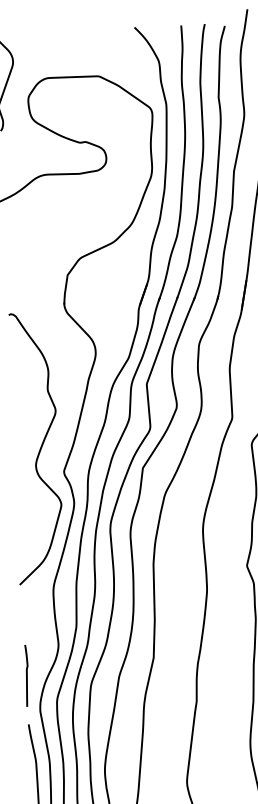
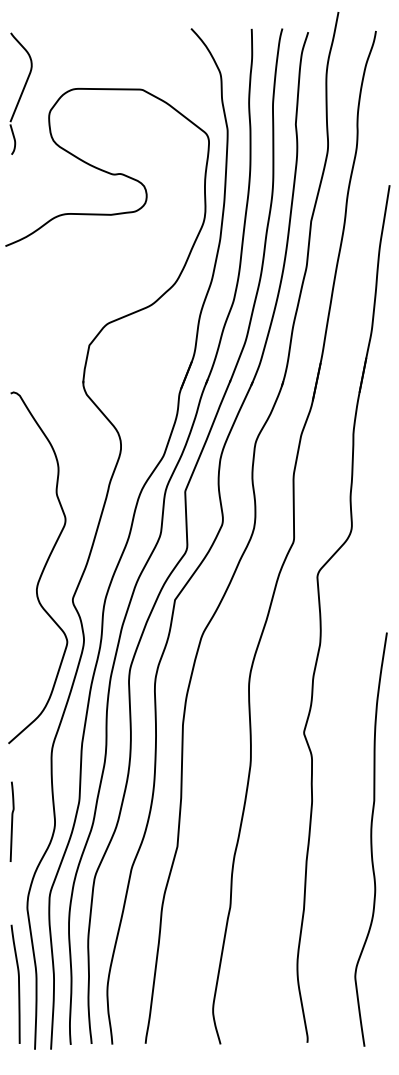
curve: (26, 675) -> (11, 821), moved

